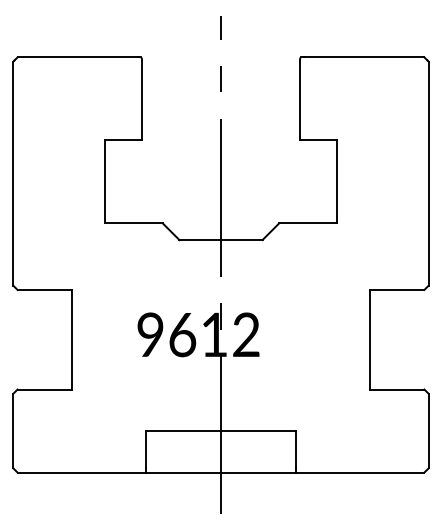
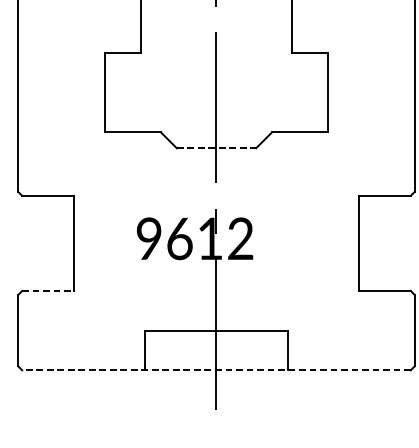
line: (220, 240) -> (216, 148), solid -> dashed
line: (44, 389) -> (47, 290), solid -> dashed
line: (220, 472) -> (216, 370), solid -> dashed

